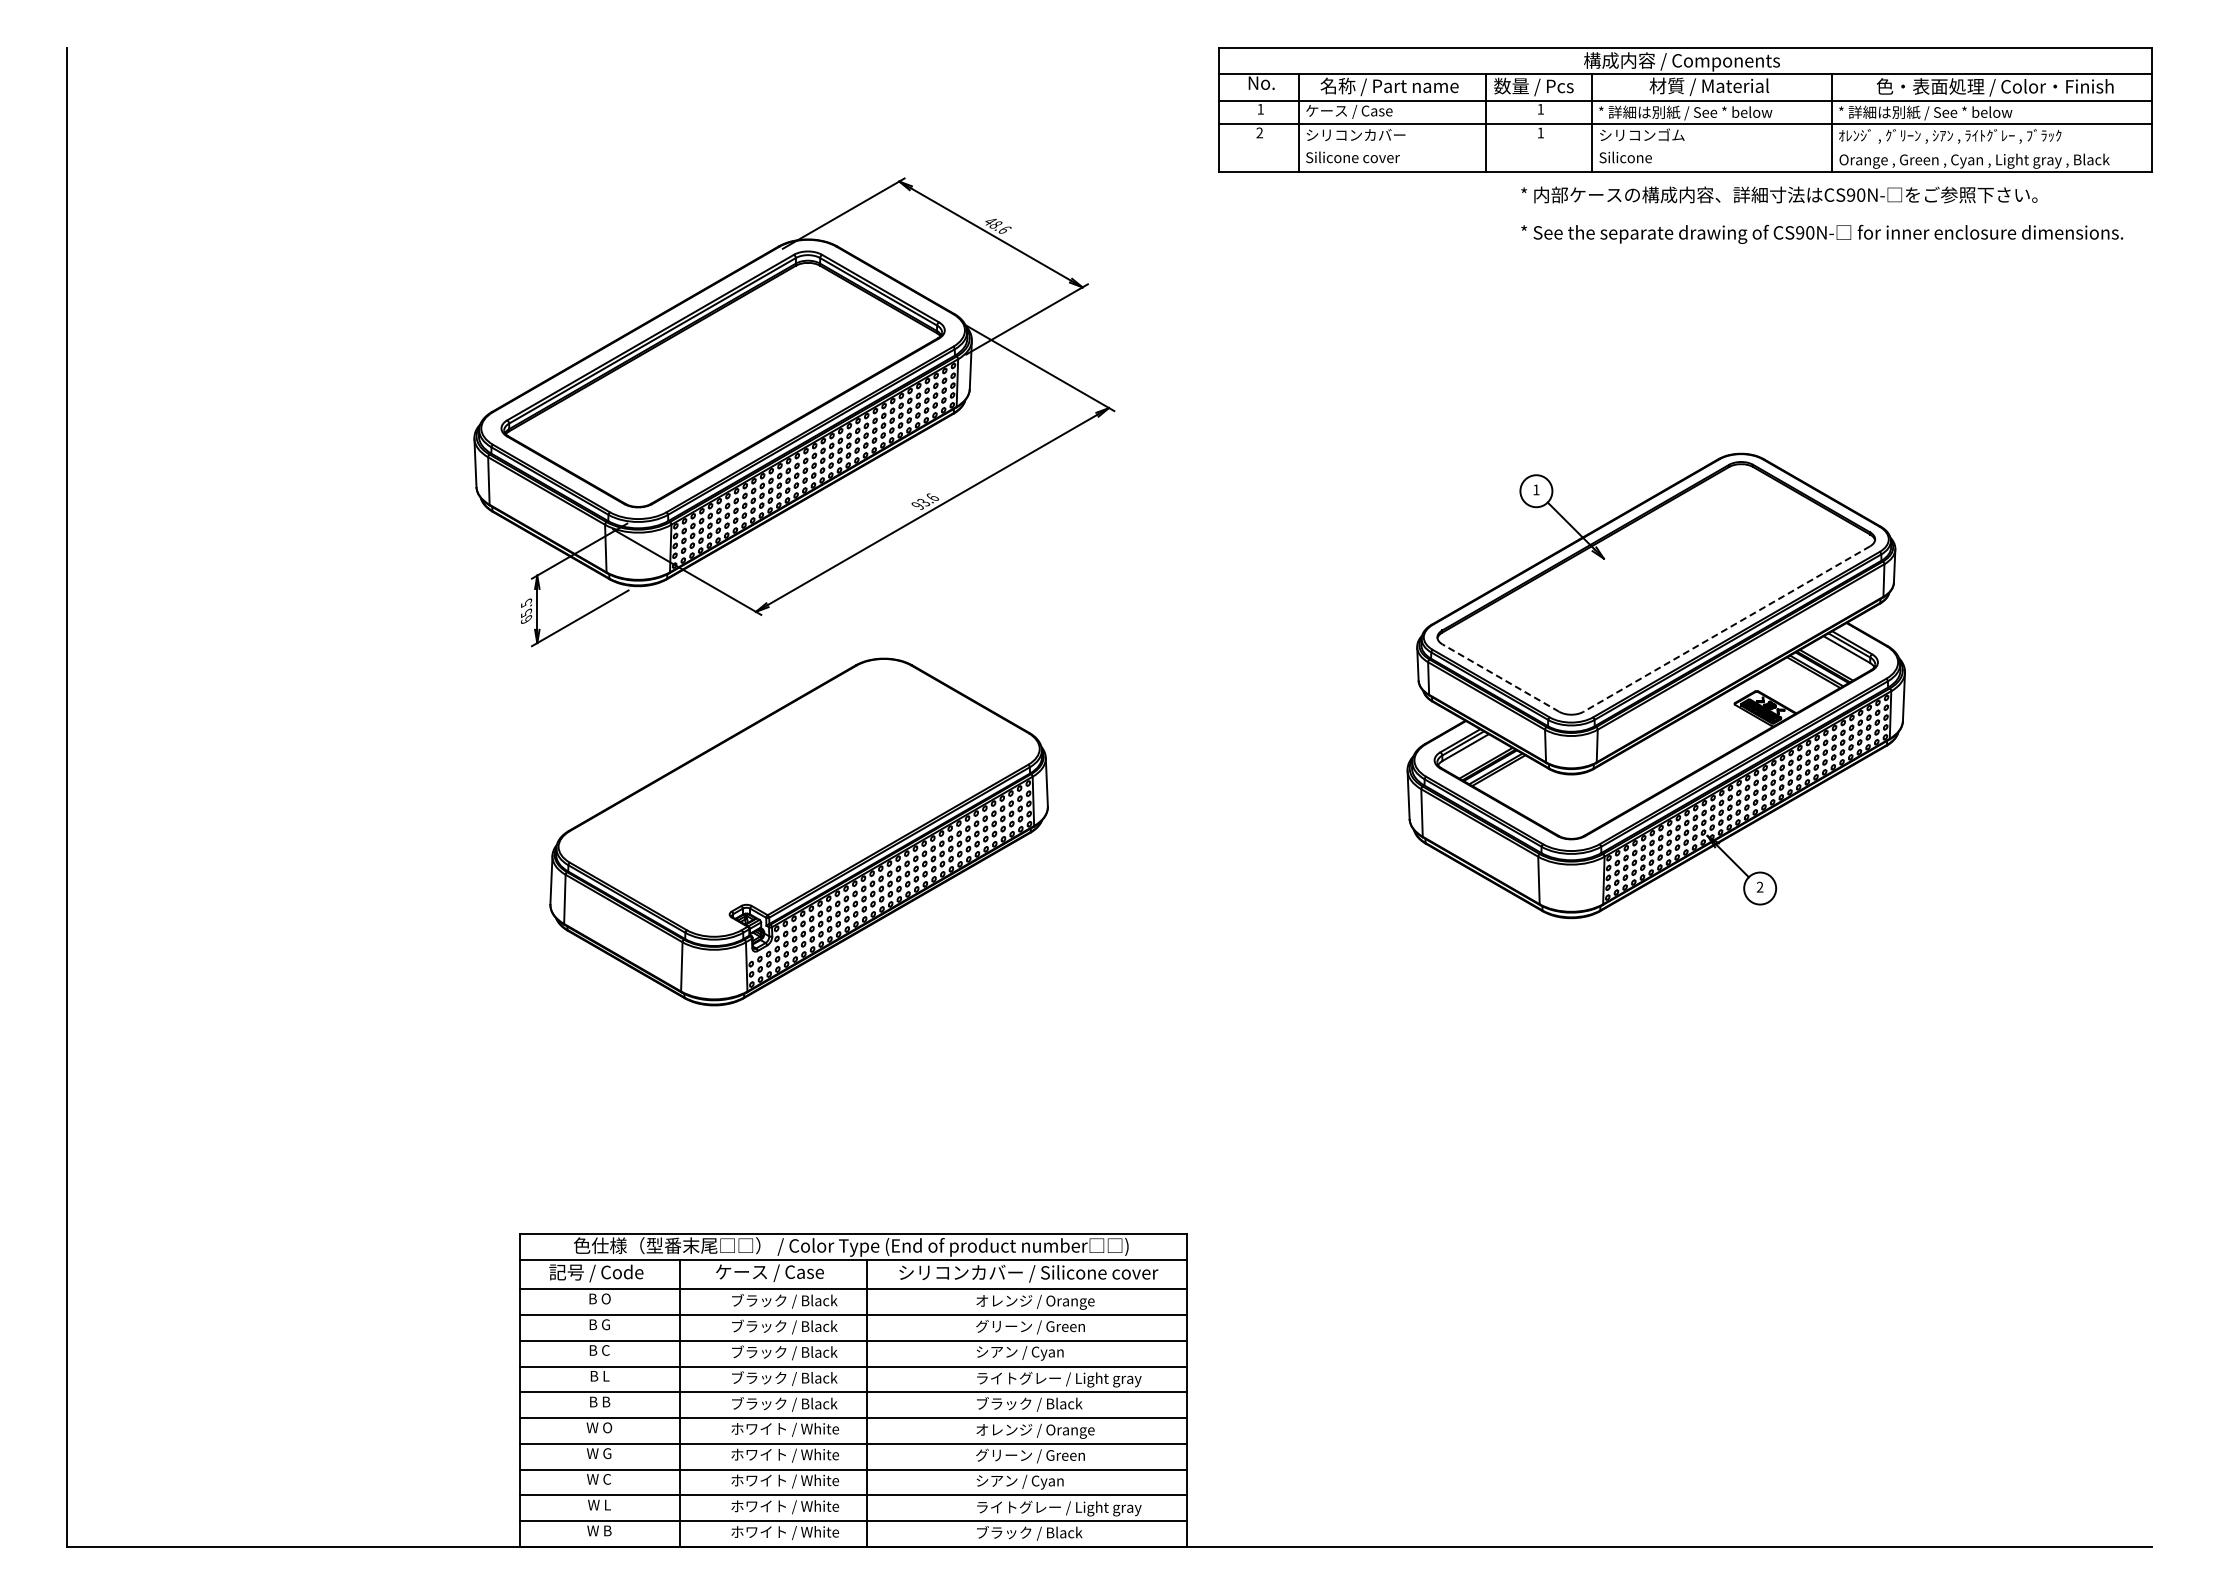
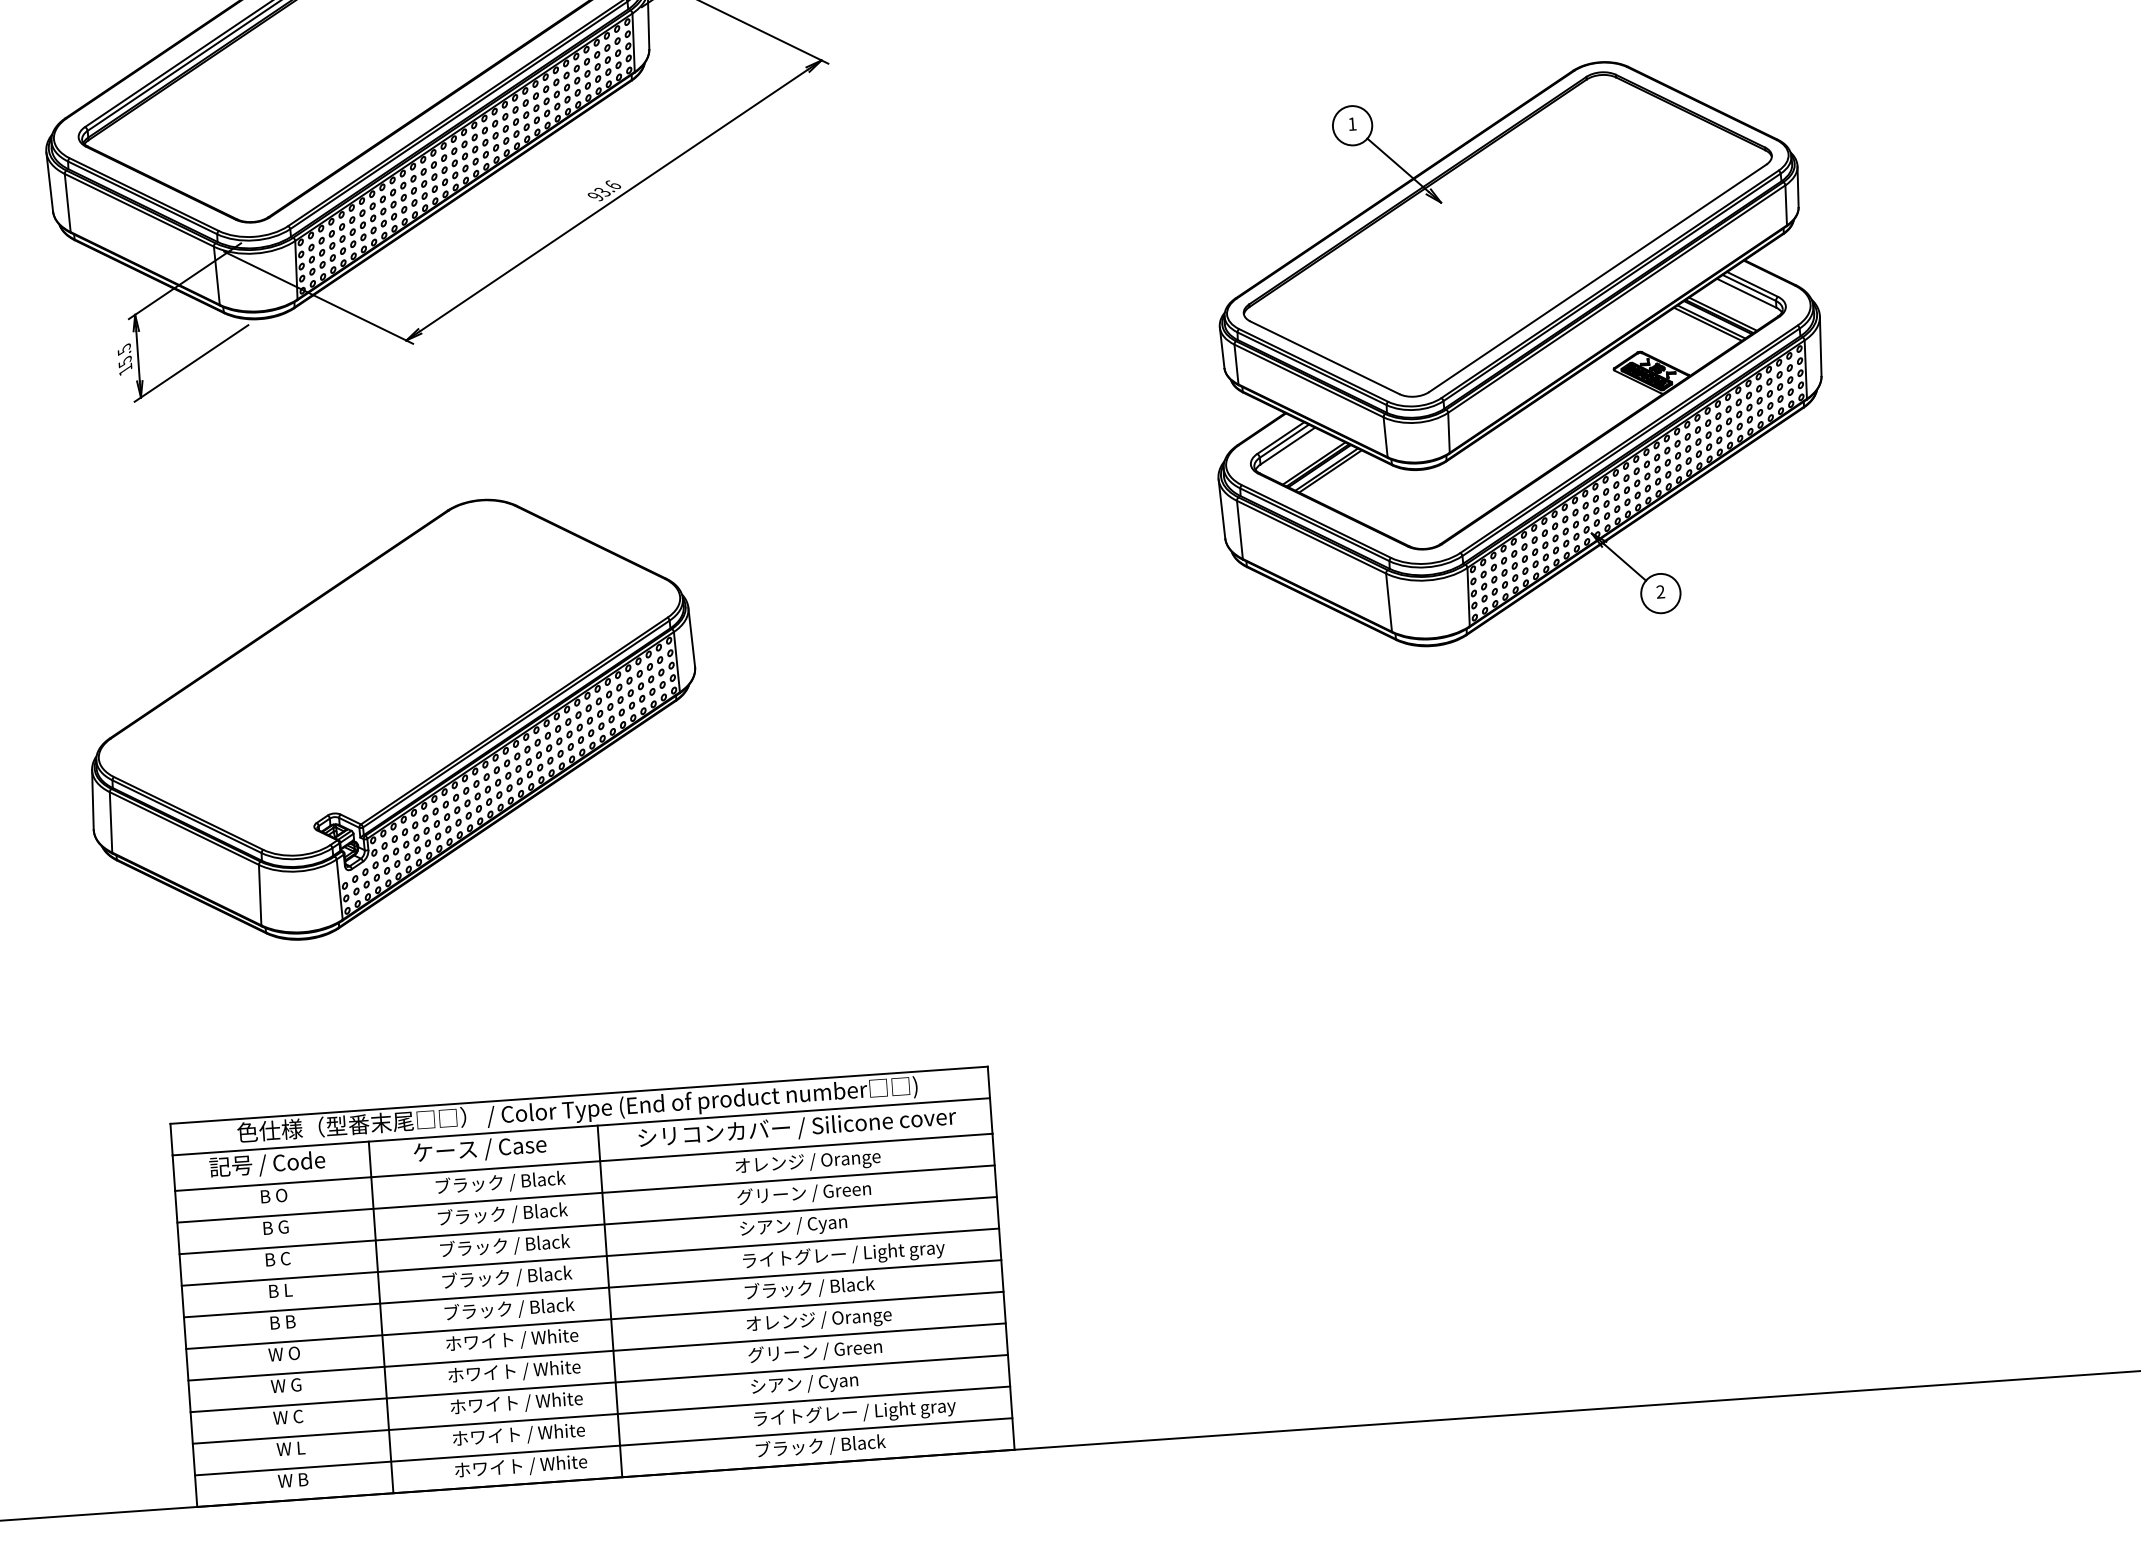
text: (526, 619) -> (125, 369), 65.5 -> 15.5
line: (1726, 629) -> (1597, 278), dashed -> solid
line: (1500, 678) -> (1324, 358), dashed -> solid
part: (798, 831) -> (391, 719), moved

